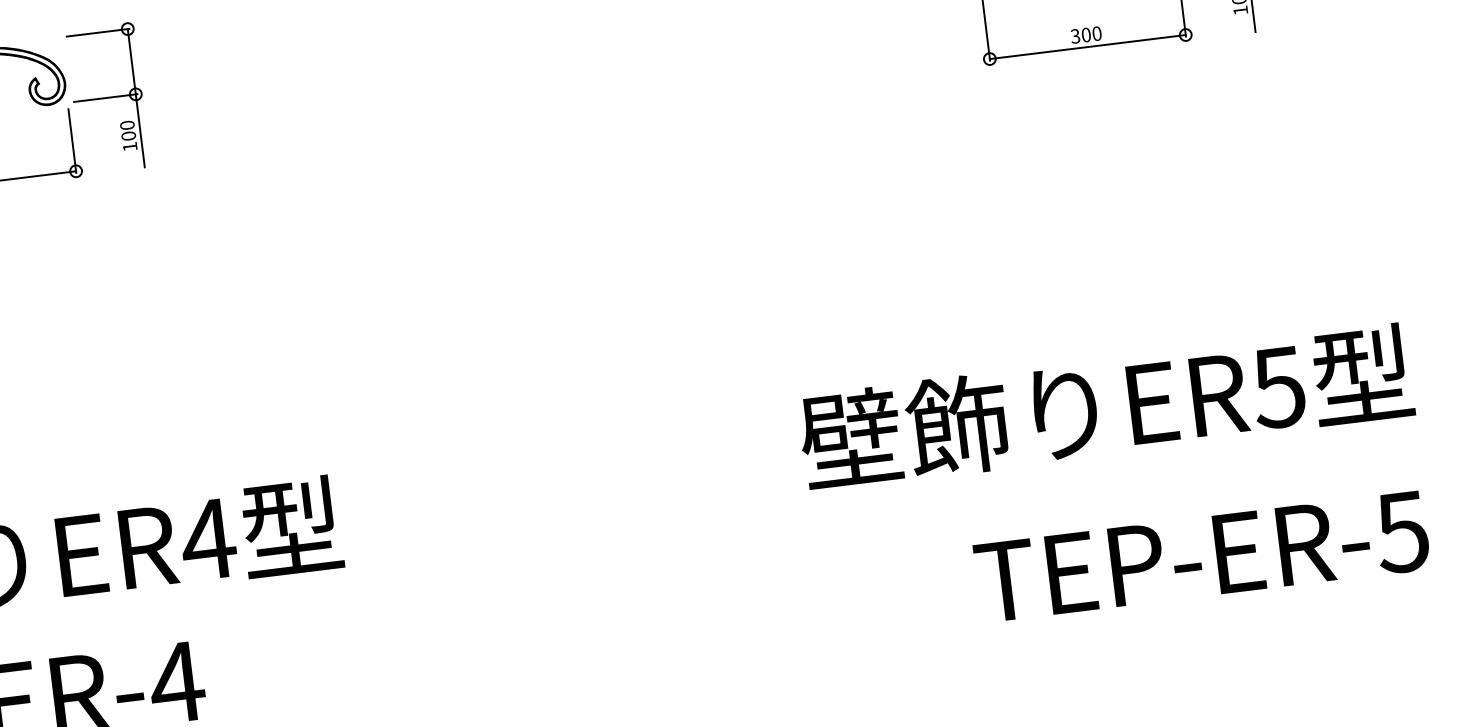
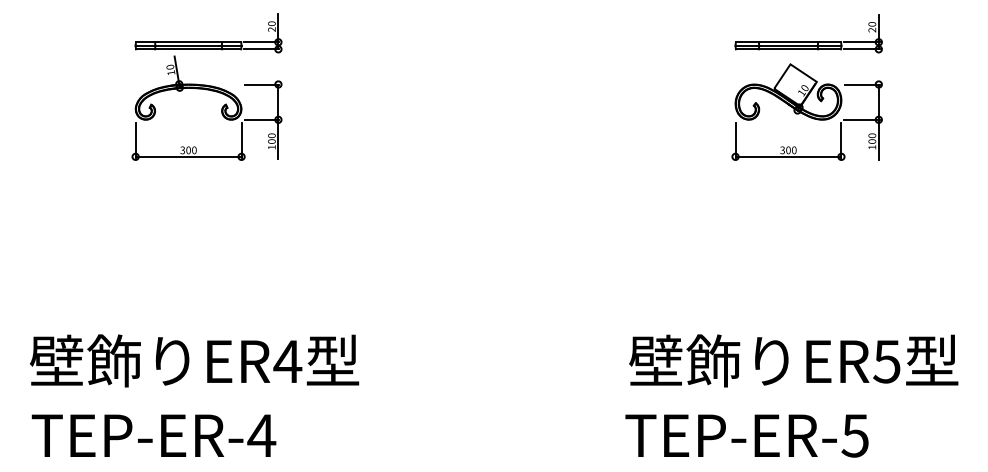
text: (1105, 406) -> (793, 360), moved
text: (1201, 556) -> (746, 435), moved

